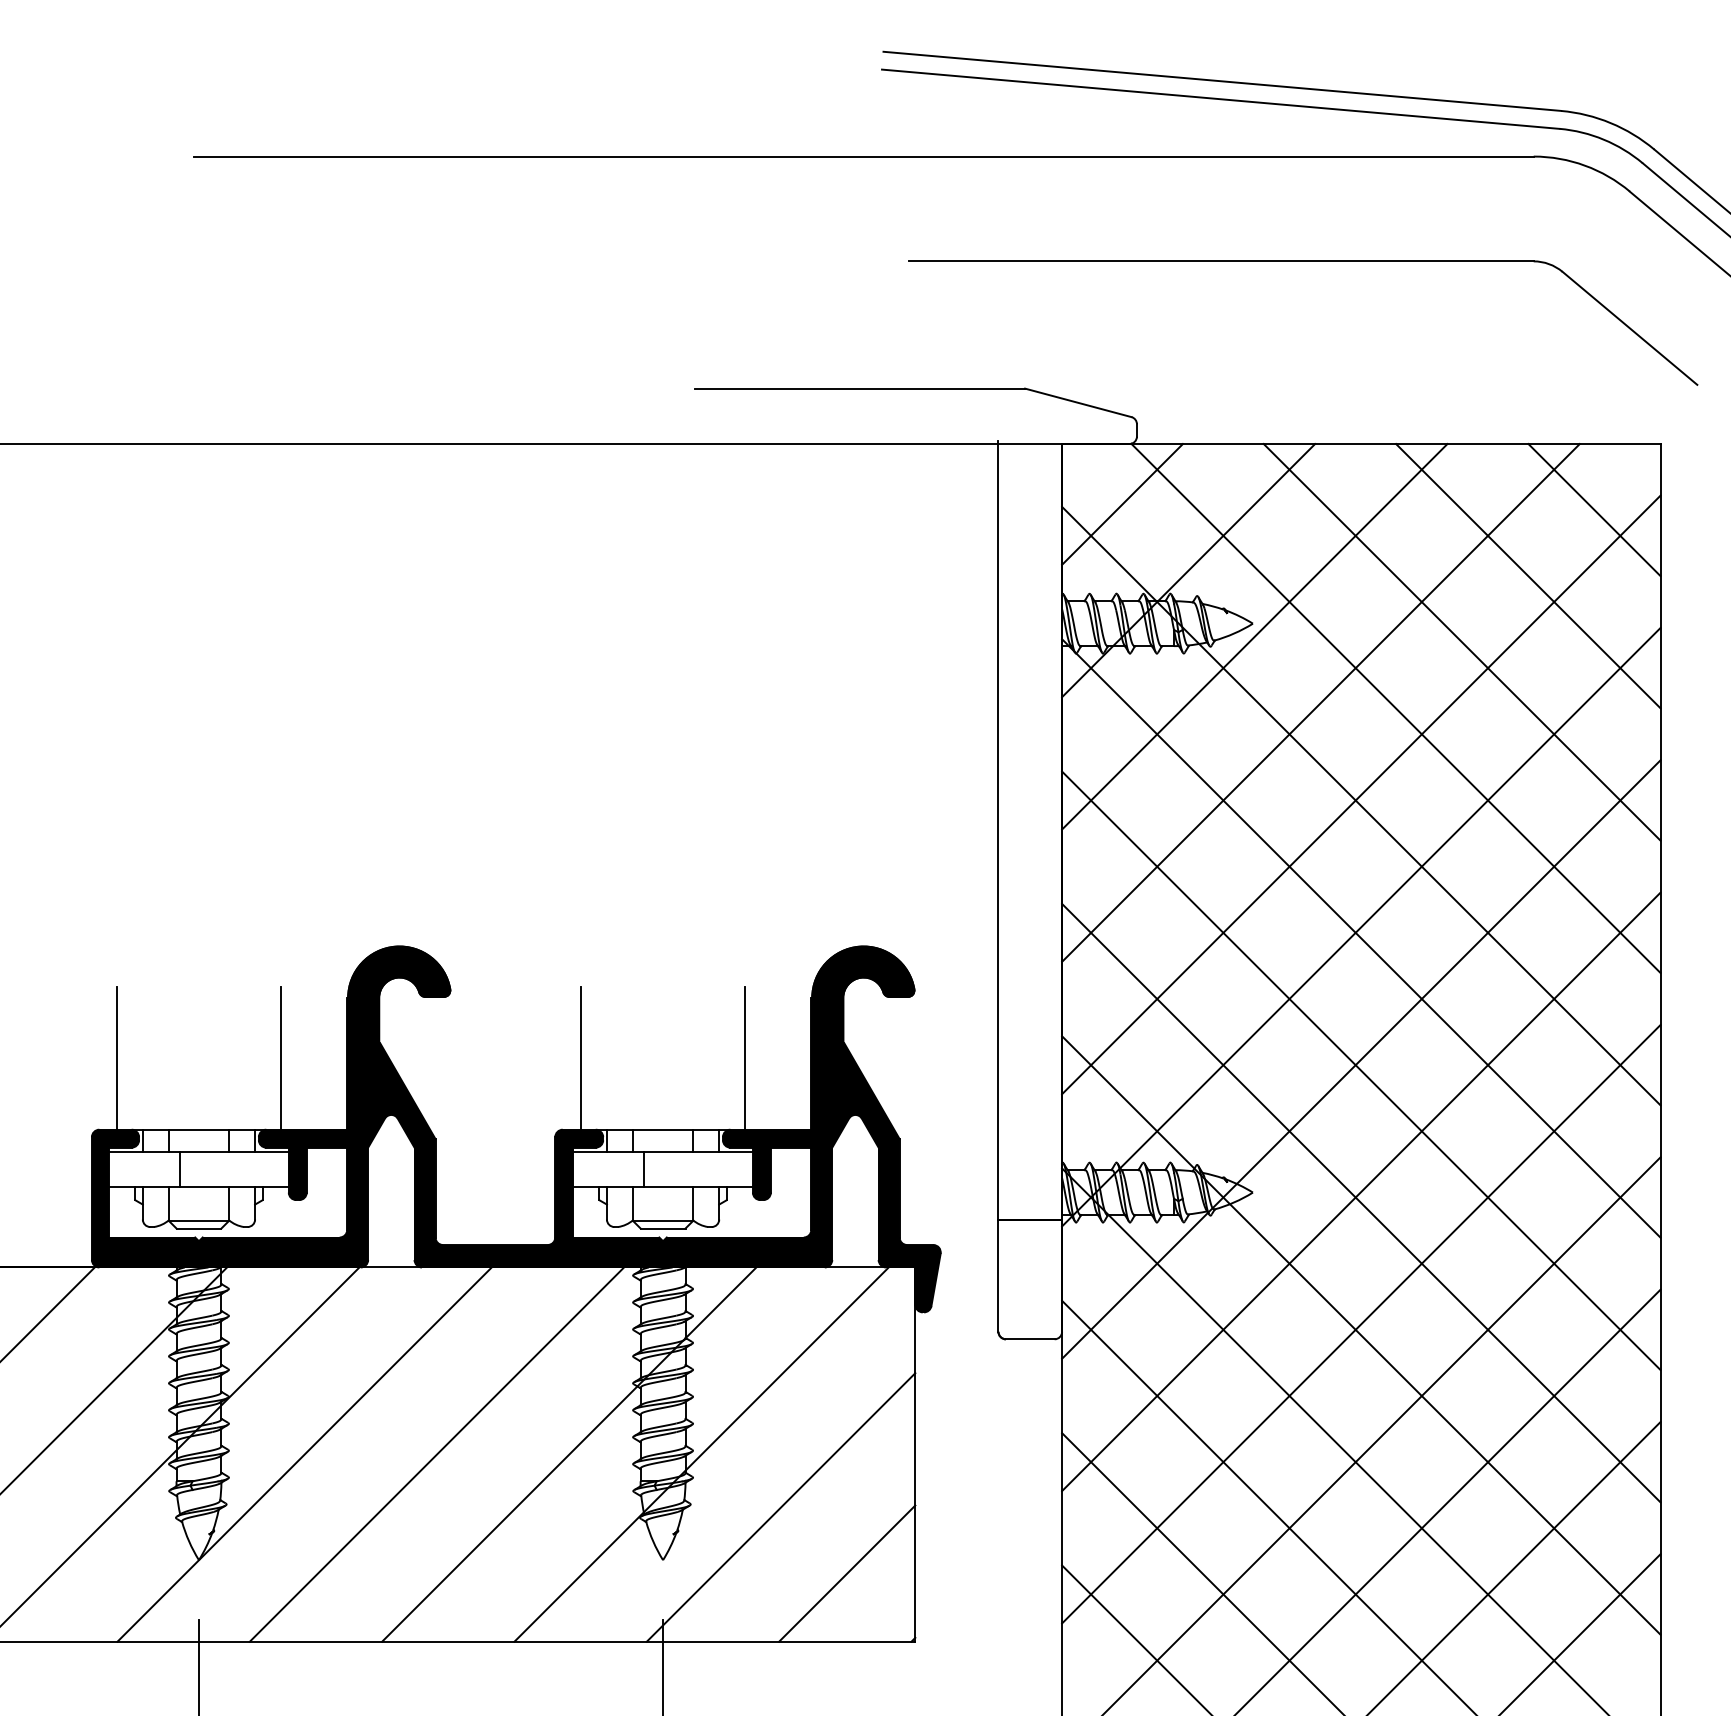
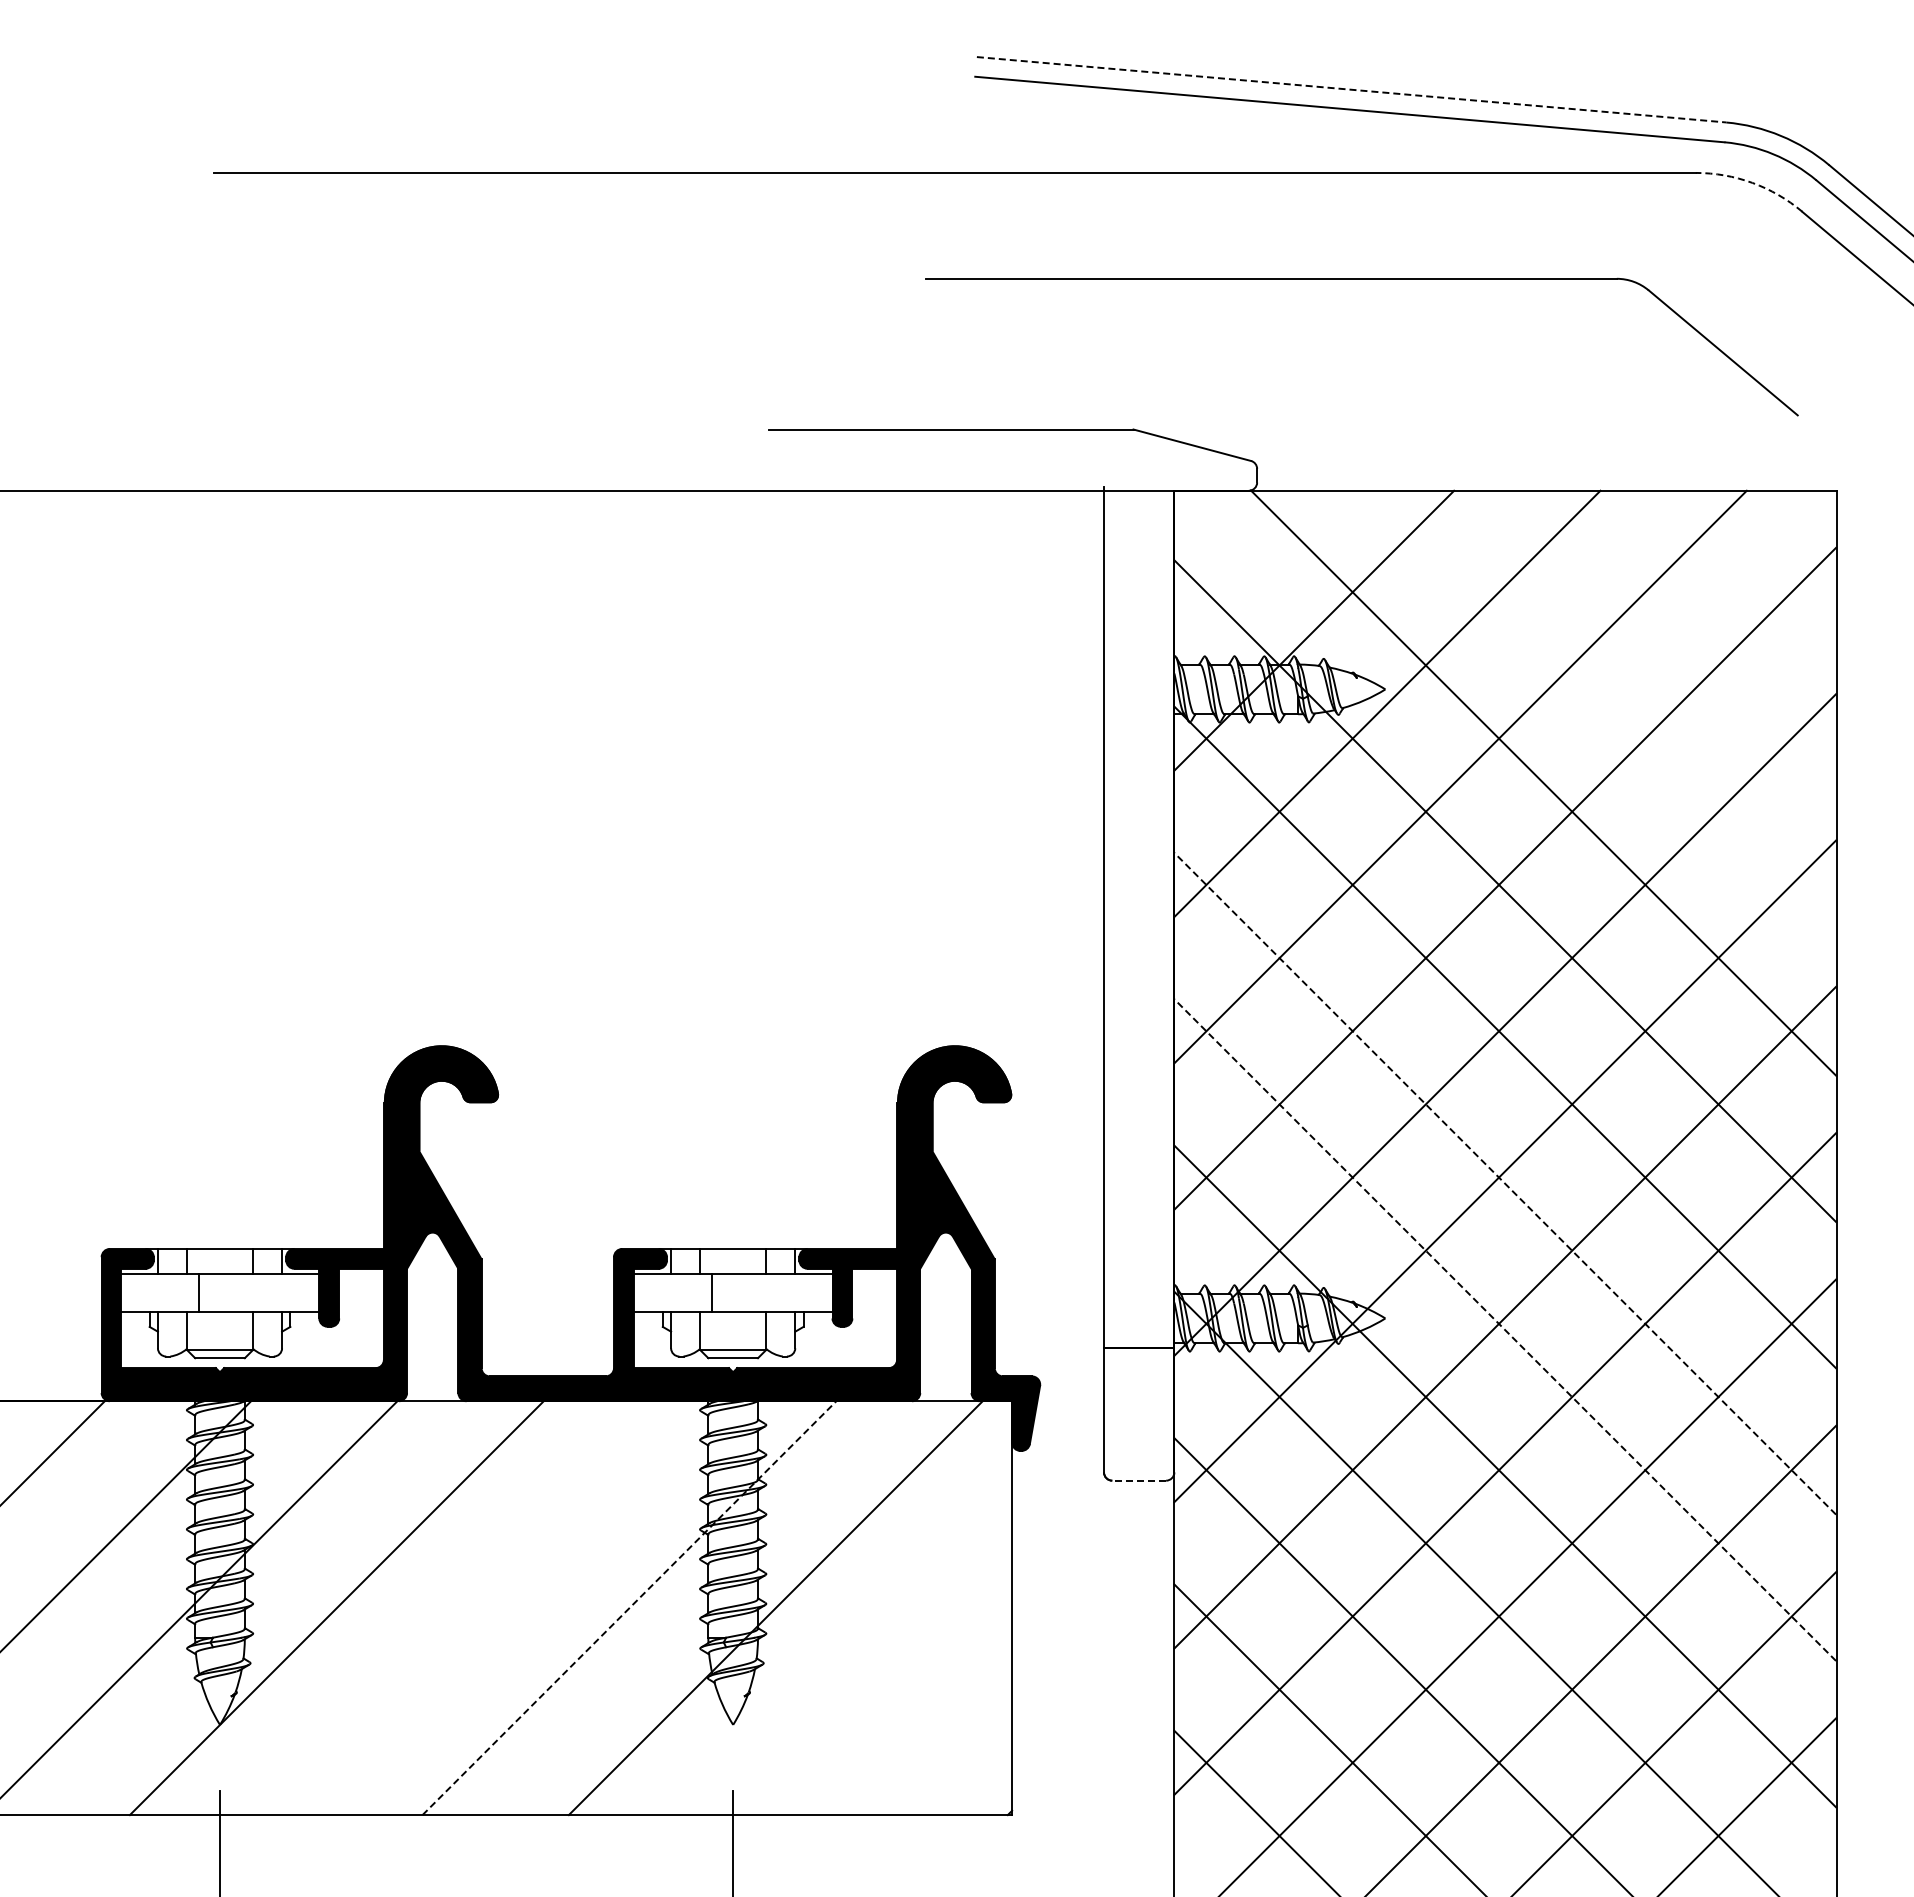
line: (1223, 81) -> (1352, 89), solid -> dashed
arc: (1584, 165) -> (1752, 182), solid -> dashed
part: (1302, 262) -> (1361, 279), moved
line: (1121, 504) -> (1240, 557), removed
line: (1594, 509) -> (1763, 563), removed
line: (1527, 575) -> (1689, 636), removed
line: (1461, 641) -> (1616, 709), removed
line: (116, 1057) -> (128, 1169), removed
line: (281, 1057) -> (311, 1169), removed
line: (581, 1057) -> (642, 1169), removed
line: (745, 1057) -> (824, 1169), removed
line: (1361, 1070) -> (1505, 1183), solid -> dashed
line: (1361, 1203) -> (1505, 1330), solid -> dashed
line: (1030, 1339) -> (1139, 1480), solid -> dashed
line: (437, 1454) -> (483, 1608), removed
line: (569, 1454) -> (629, 1608), solid -> dashed
line: (780, 1507) -> (863, 1666), removed
line: (846, 1573) -> (936, 1739), removed

